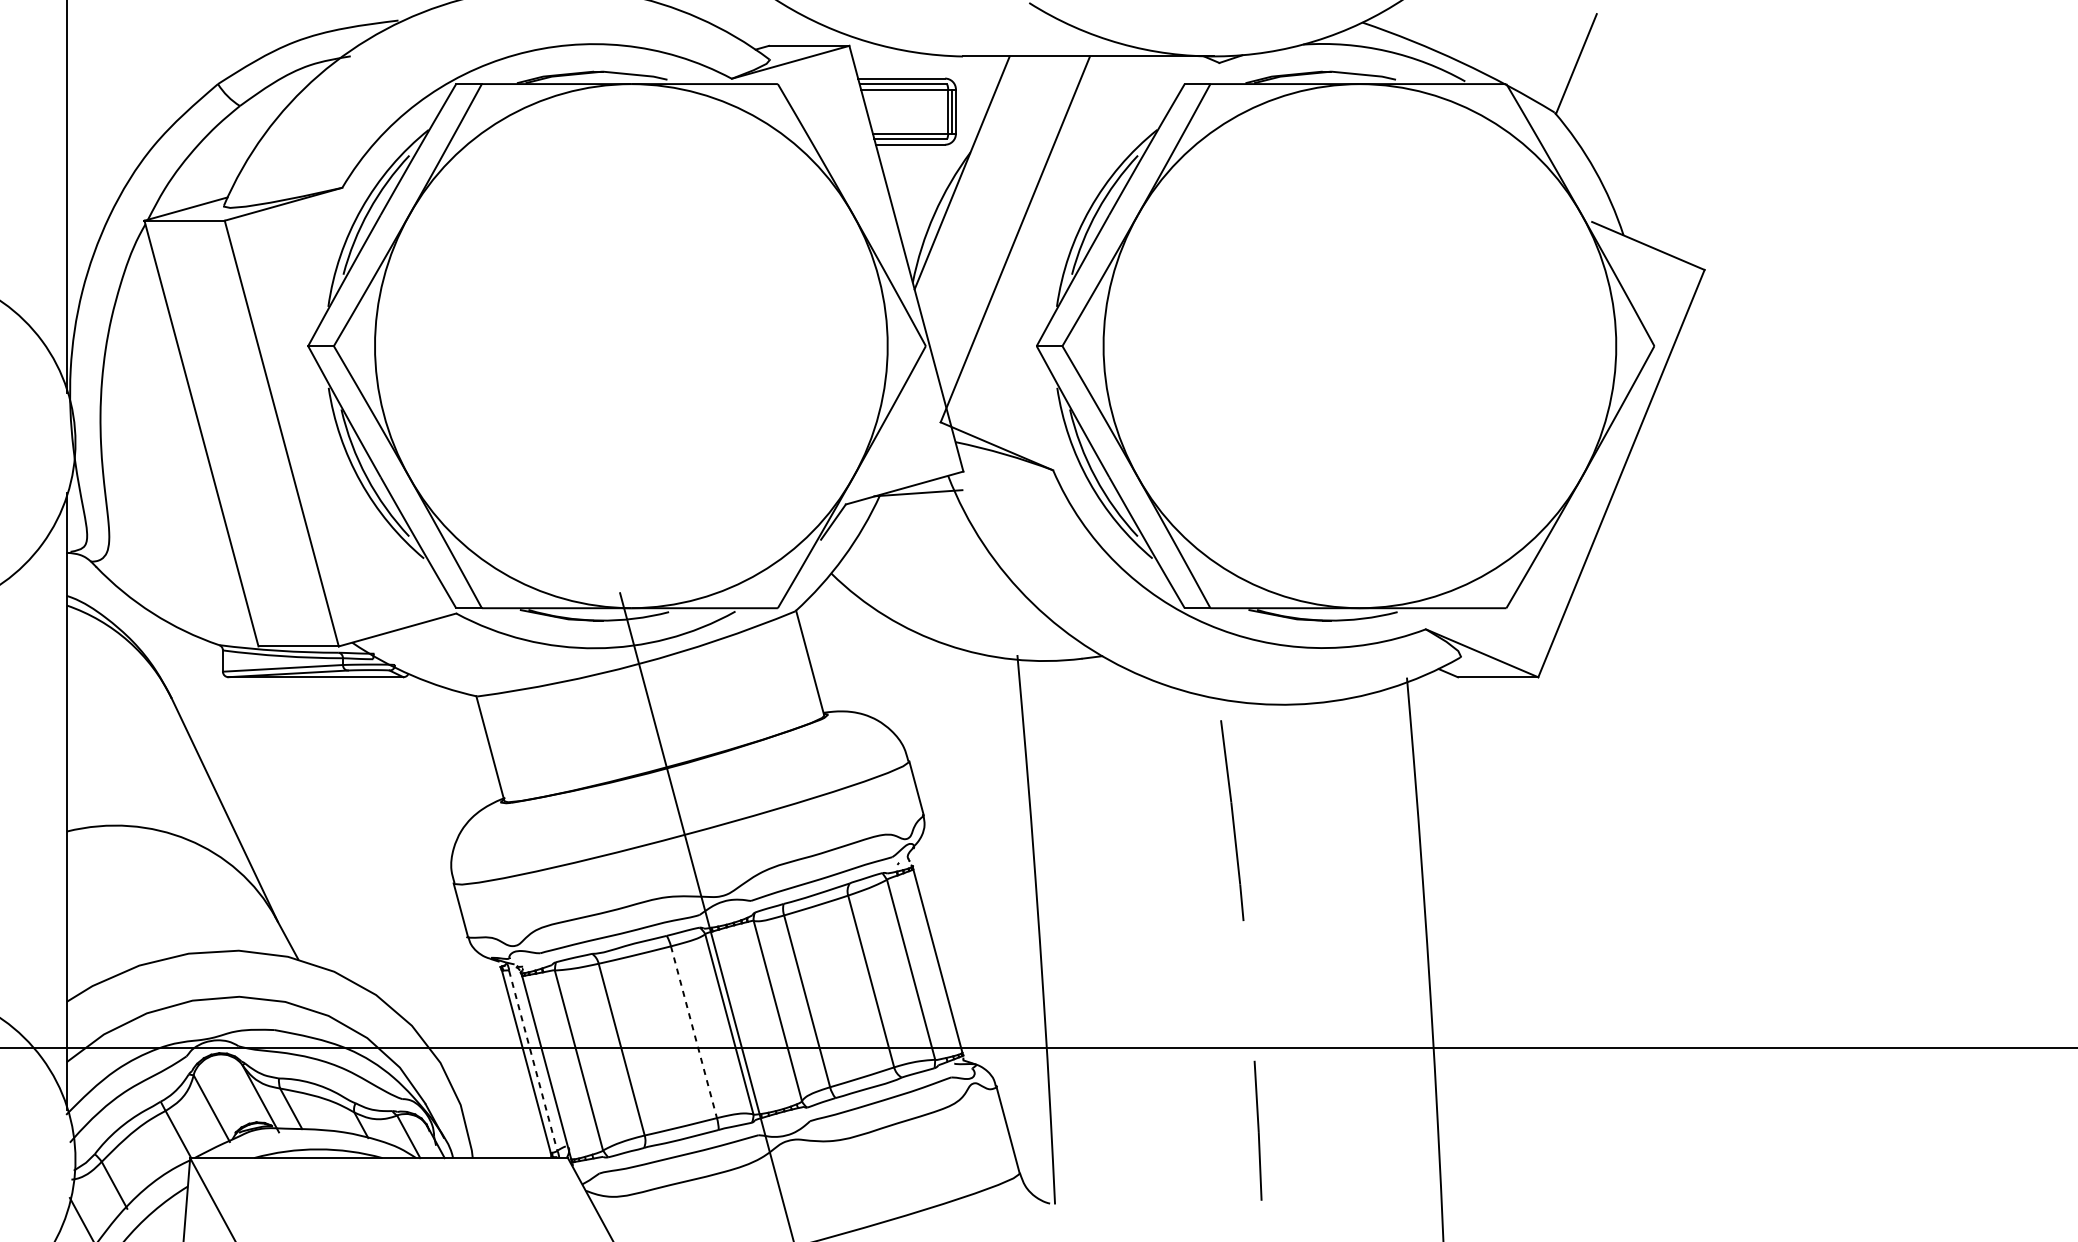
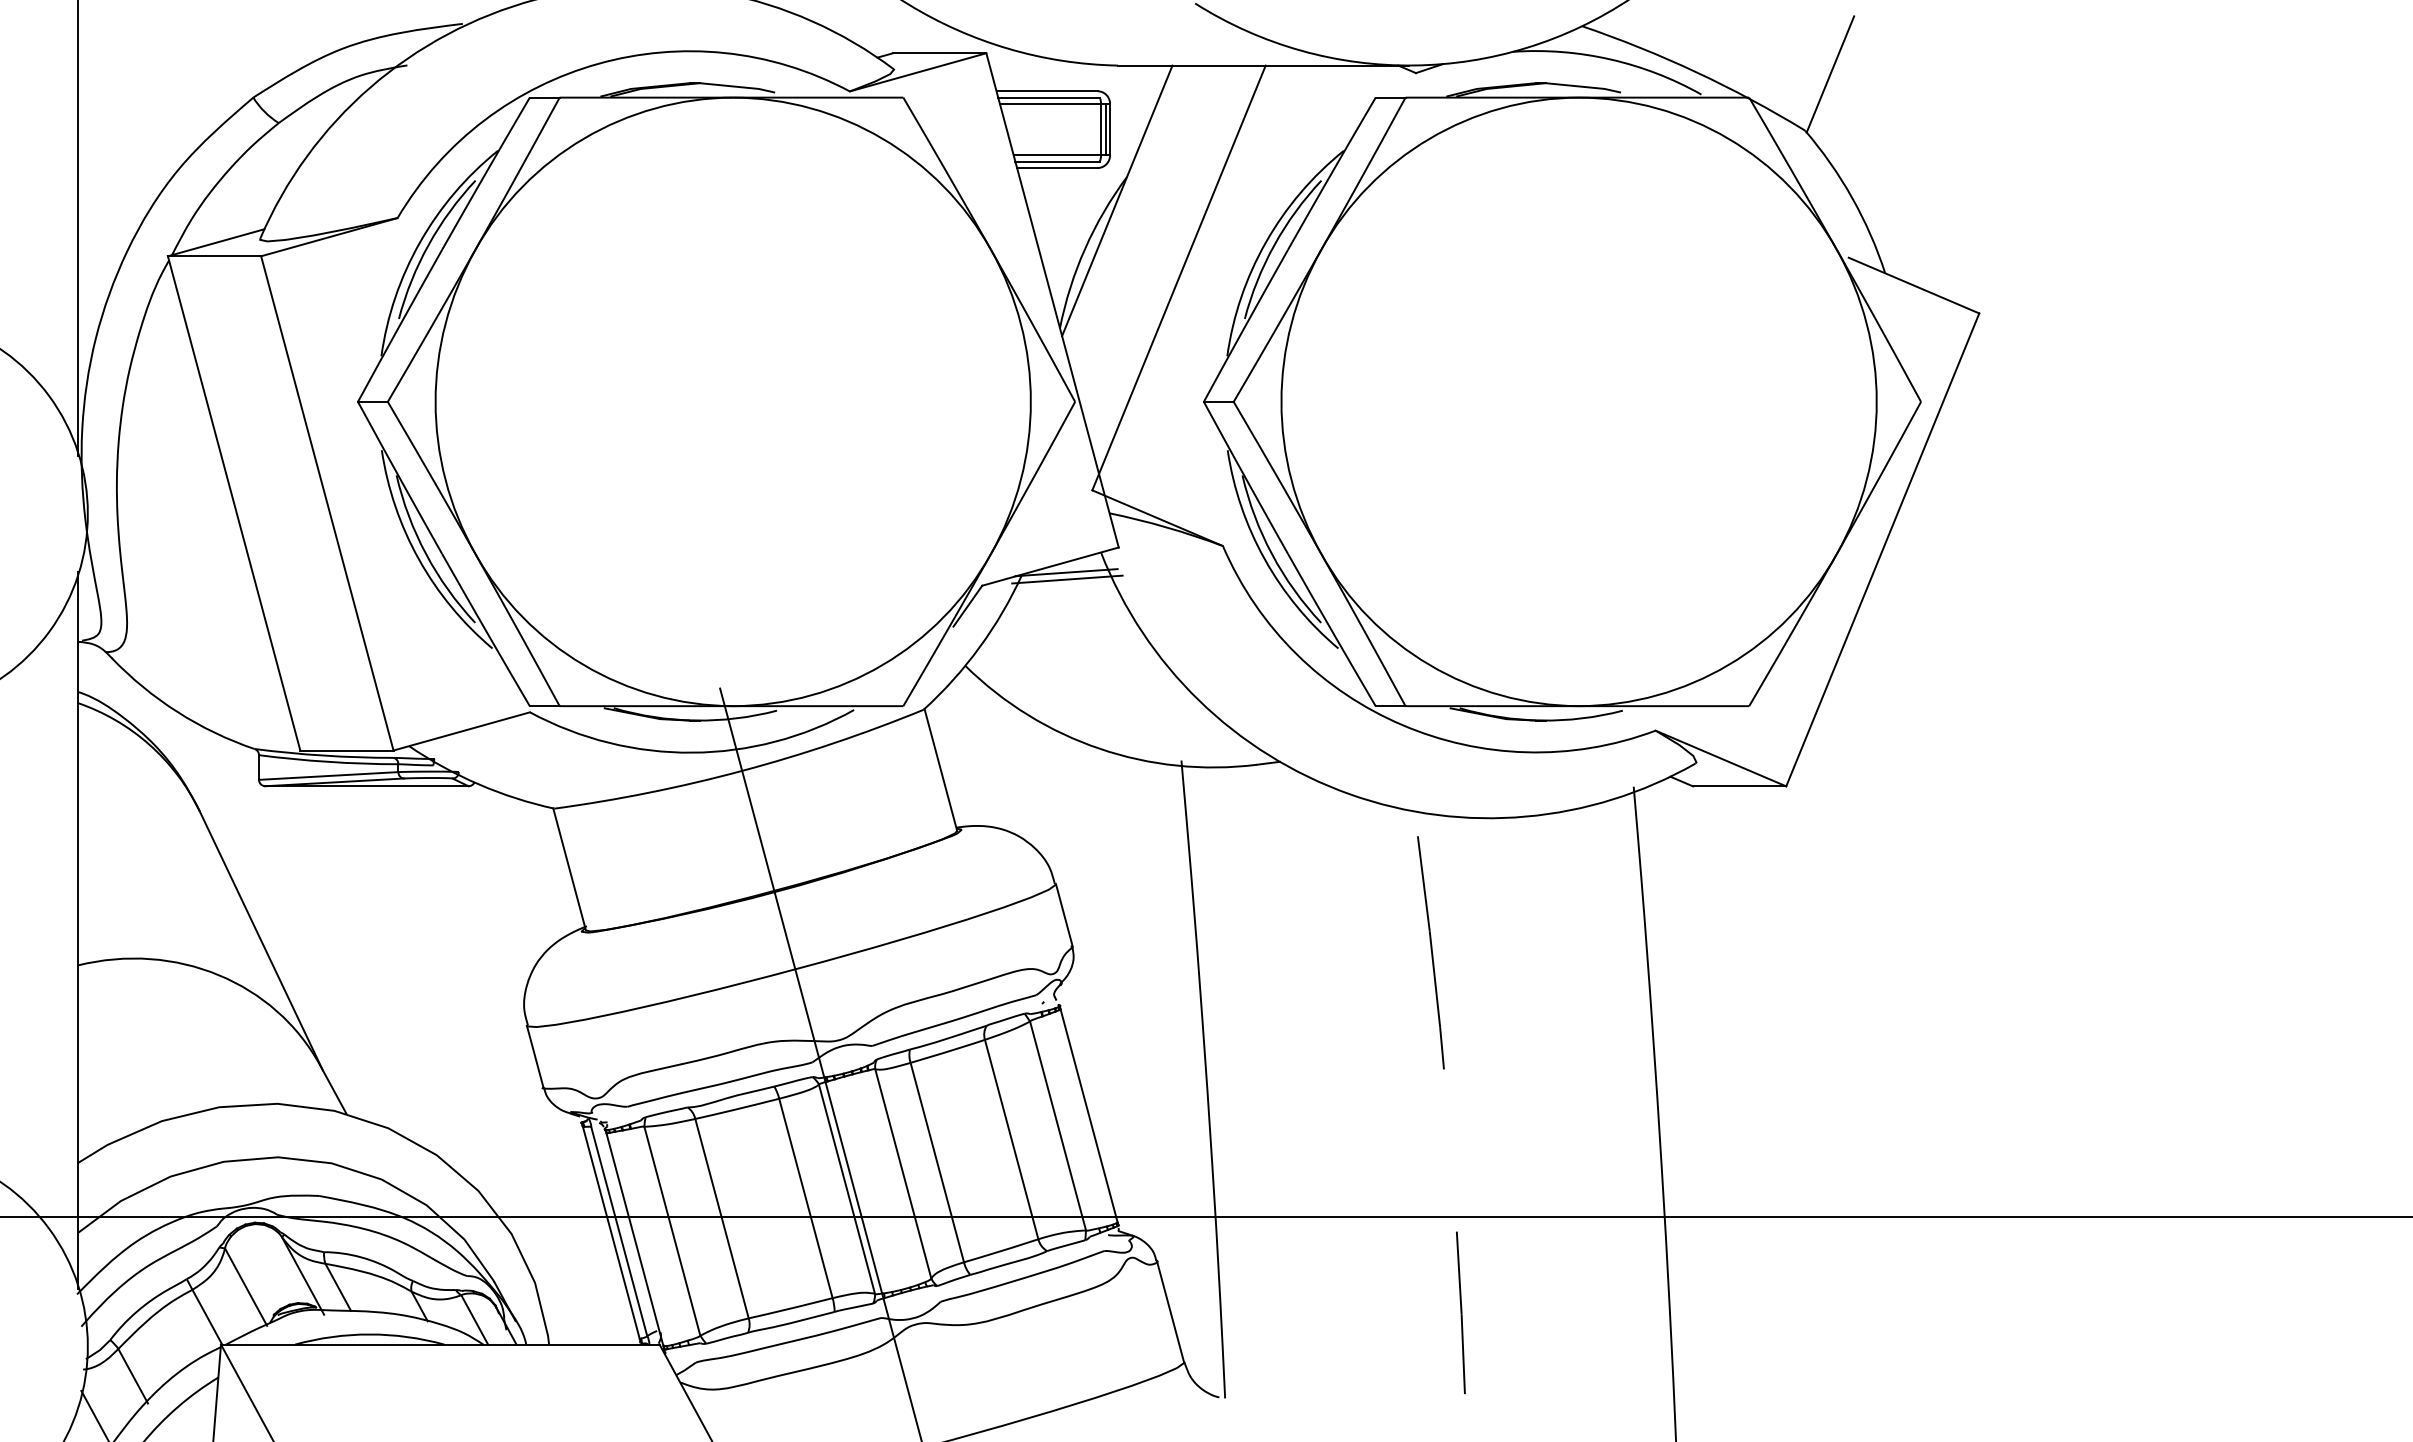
line: (919, 499) -> (1067, 579), added
line: (694, 1032) -> (806, 1198), dashed -> solid
line: (533, 1061) -> (619, 1232), dashed -> solid

